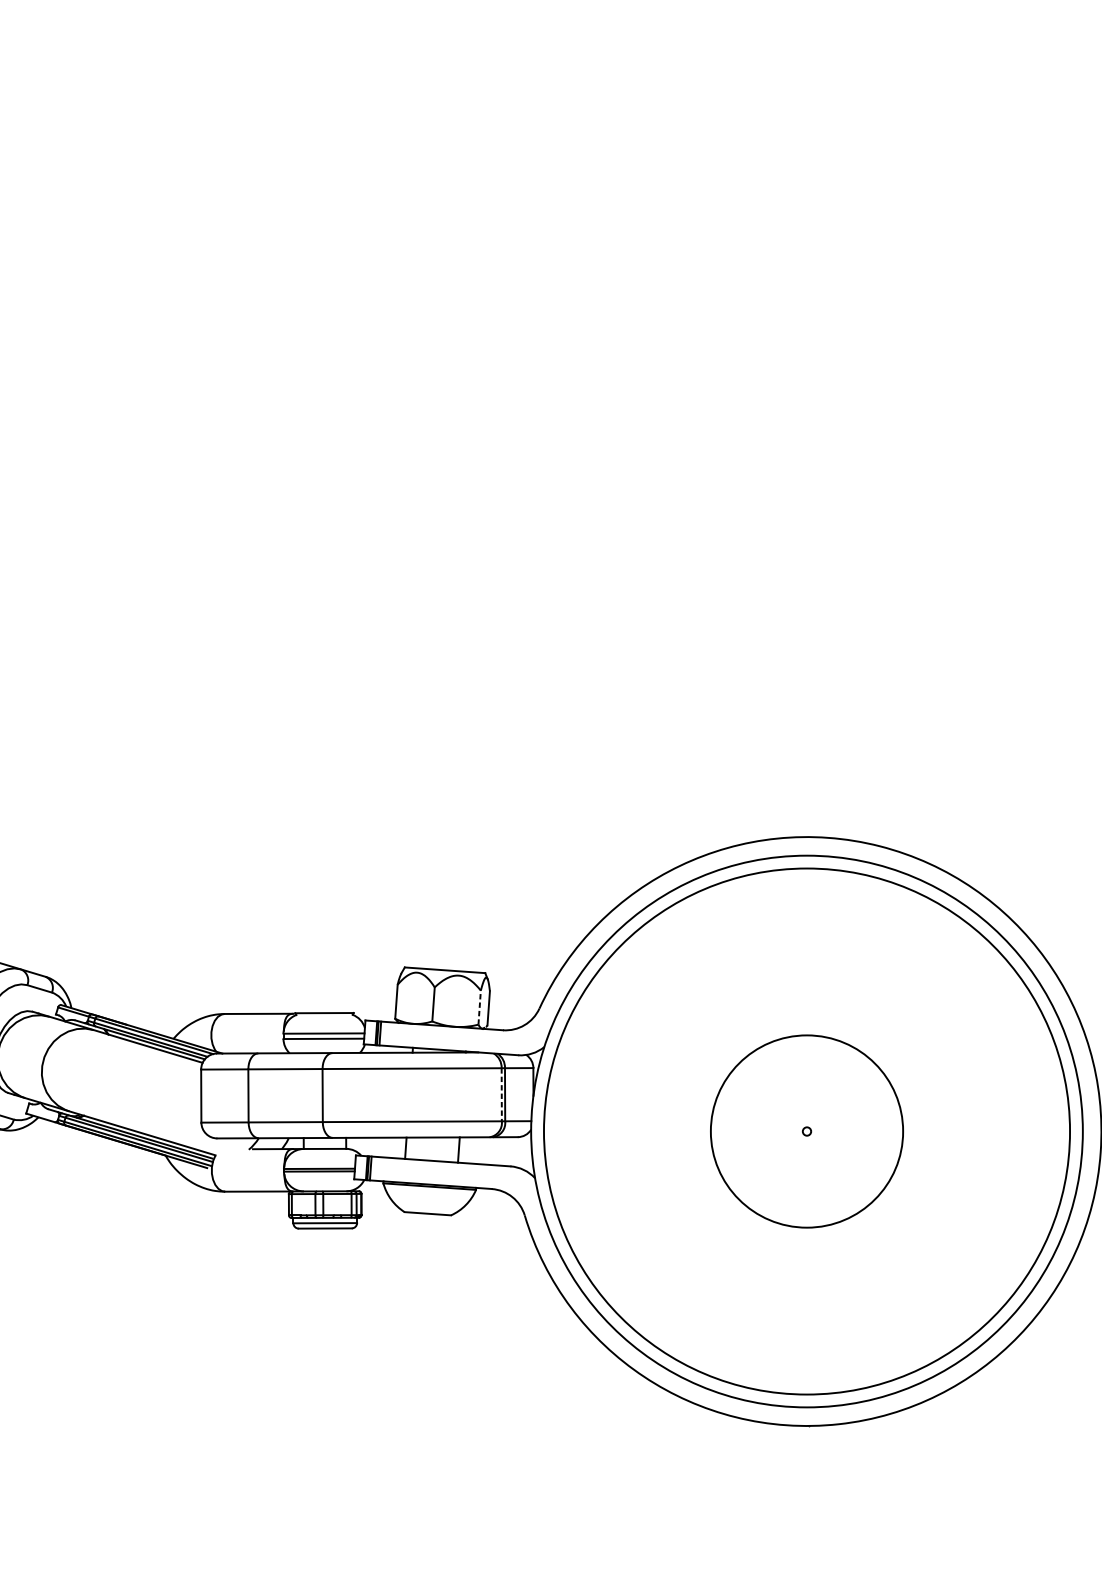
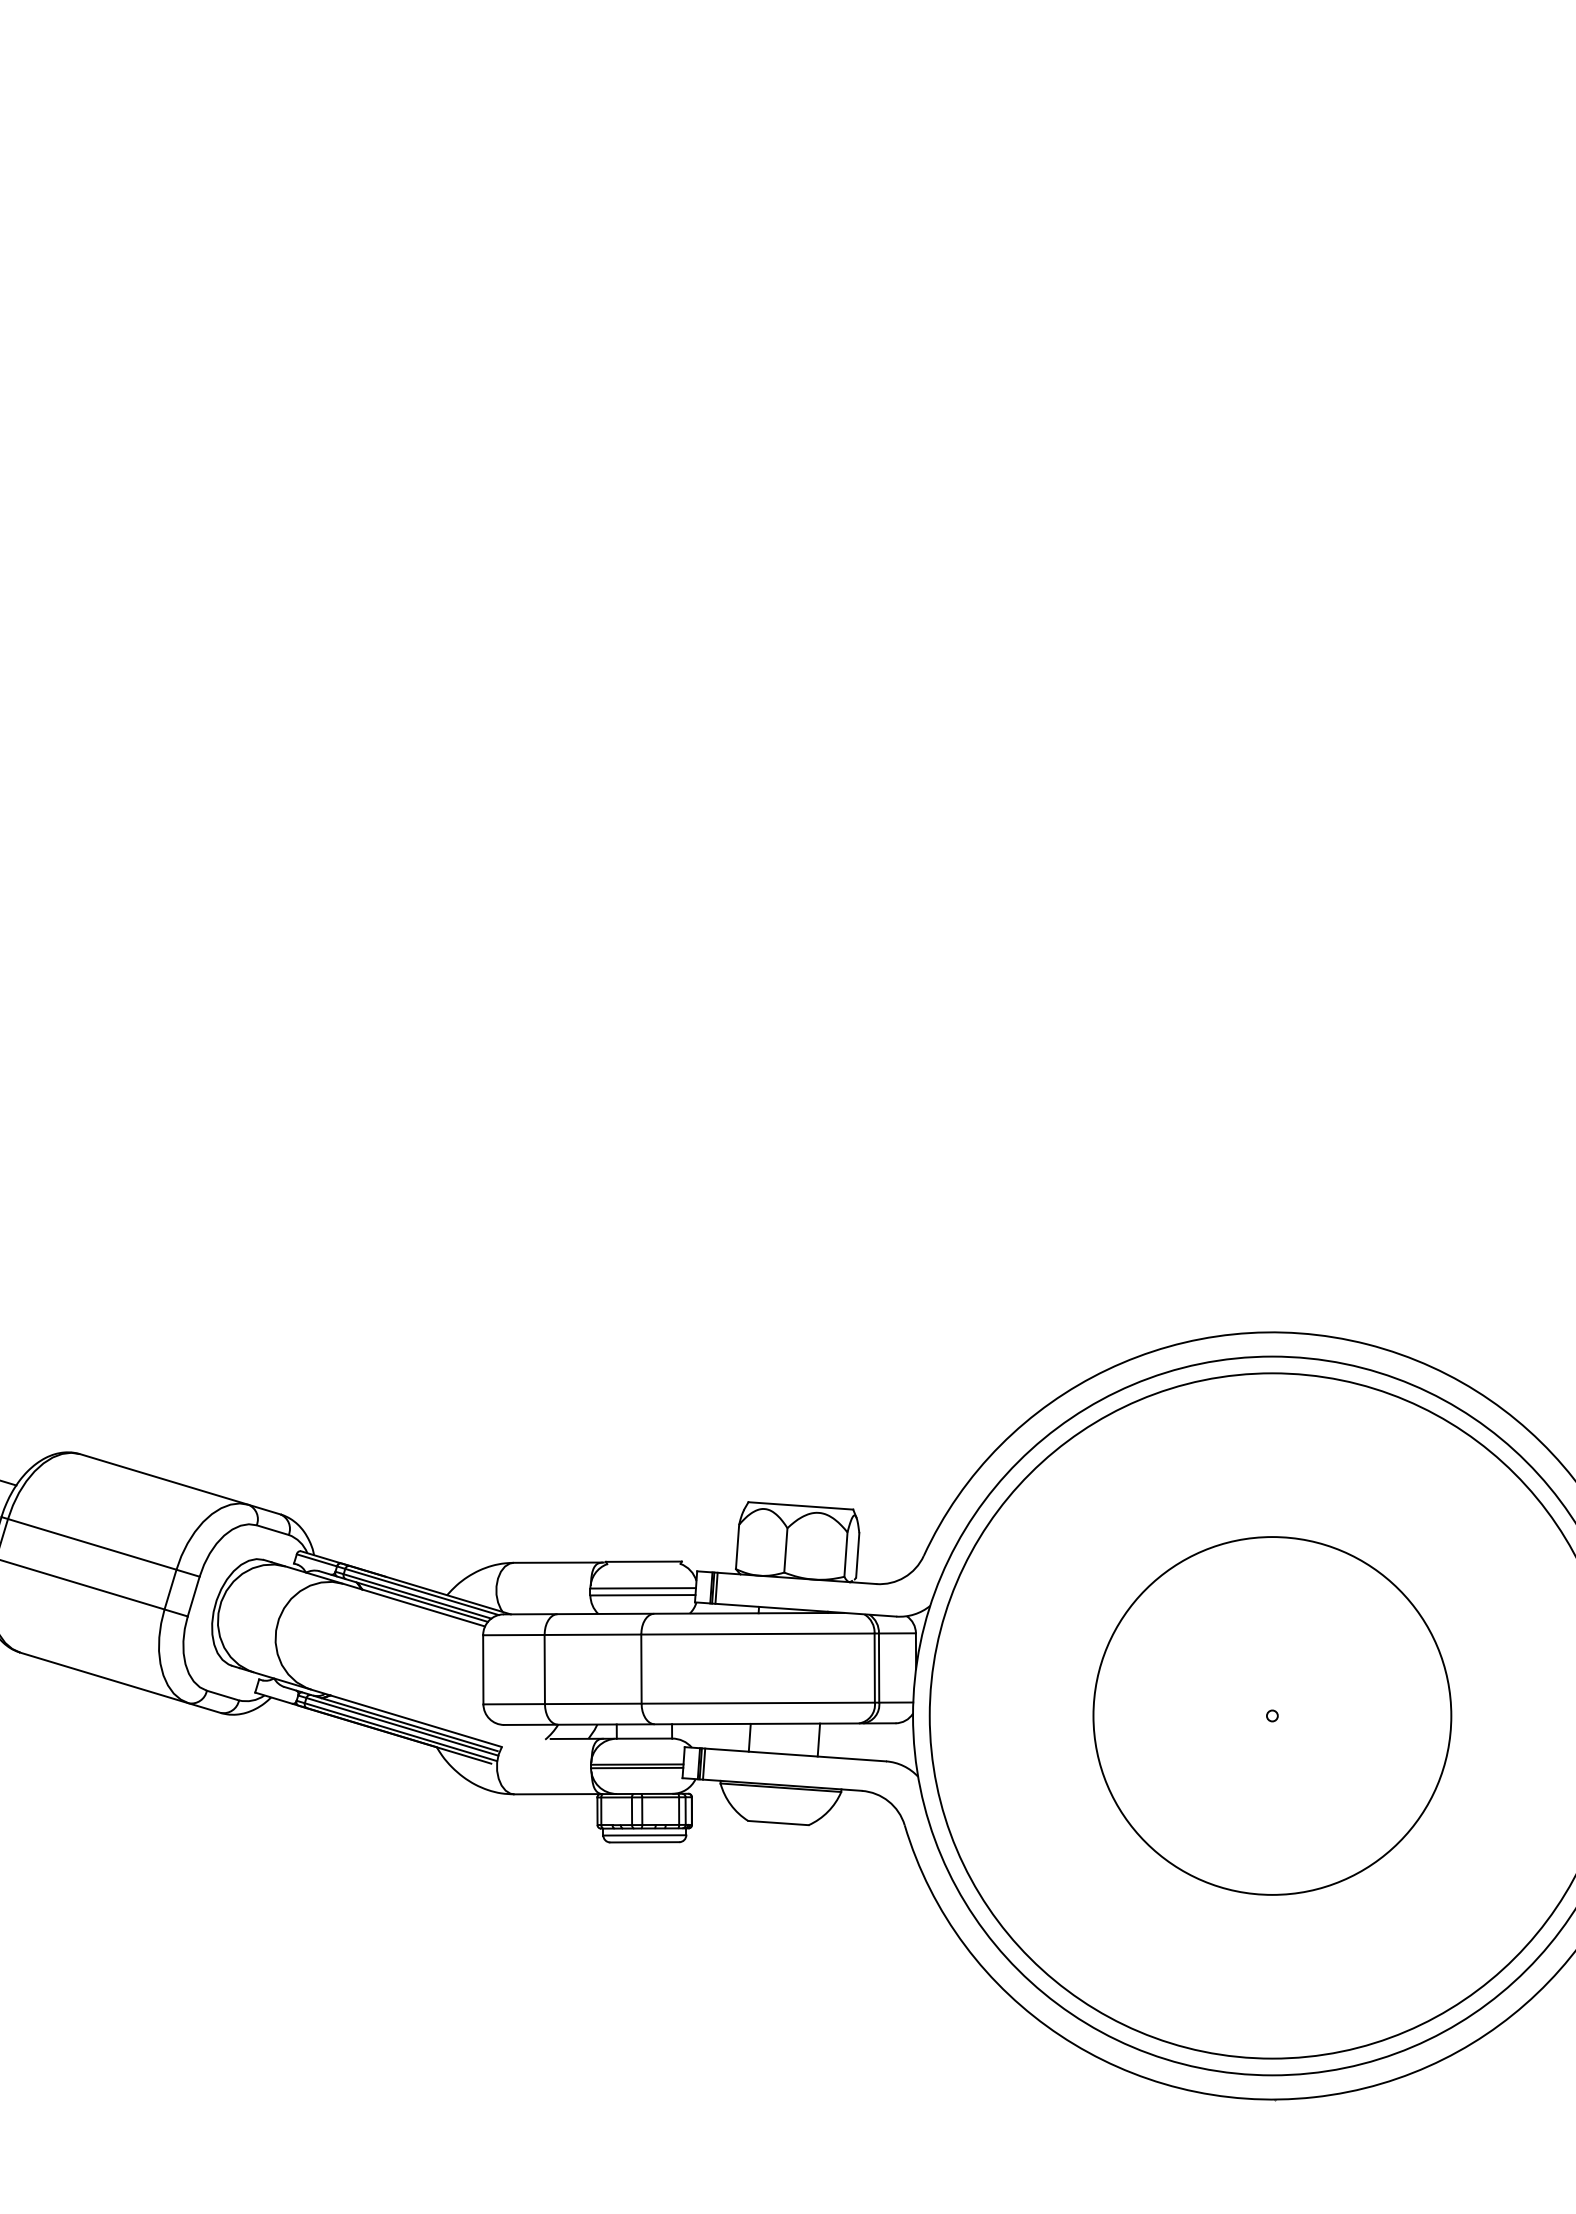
line: (480, 1007) -> (846, 1554), dashed -> solid
line: (501, 1095) -> (874, 1668), dashed -> solid
circle: (807, 1131) -> (1272, 1715), size x1.43

